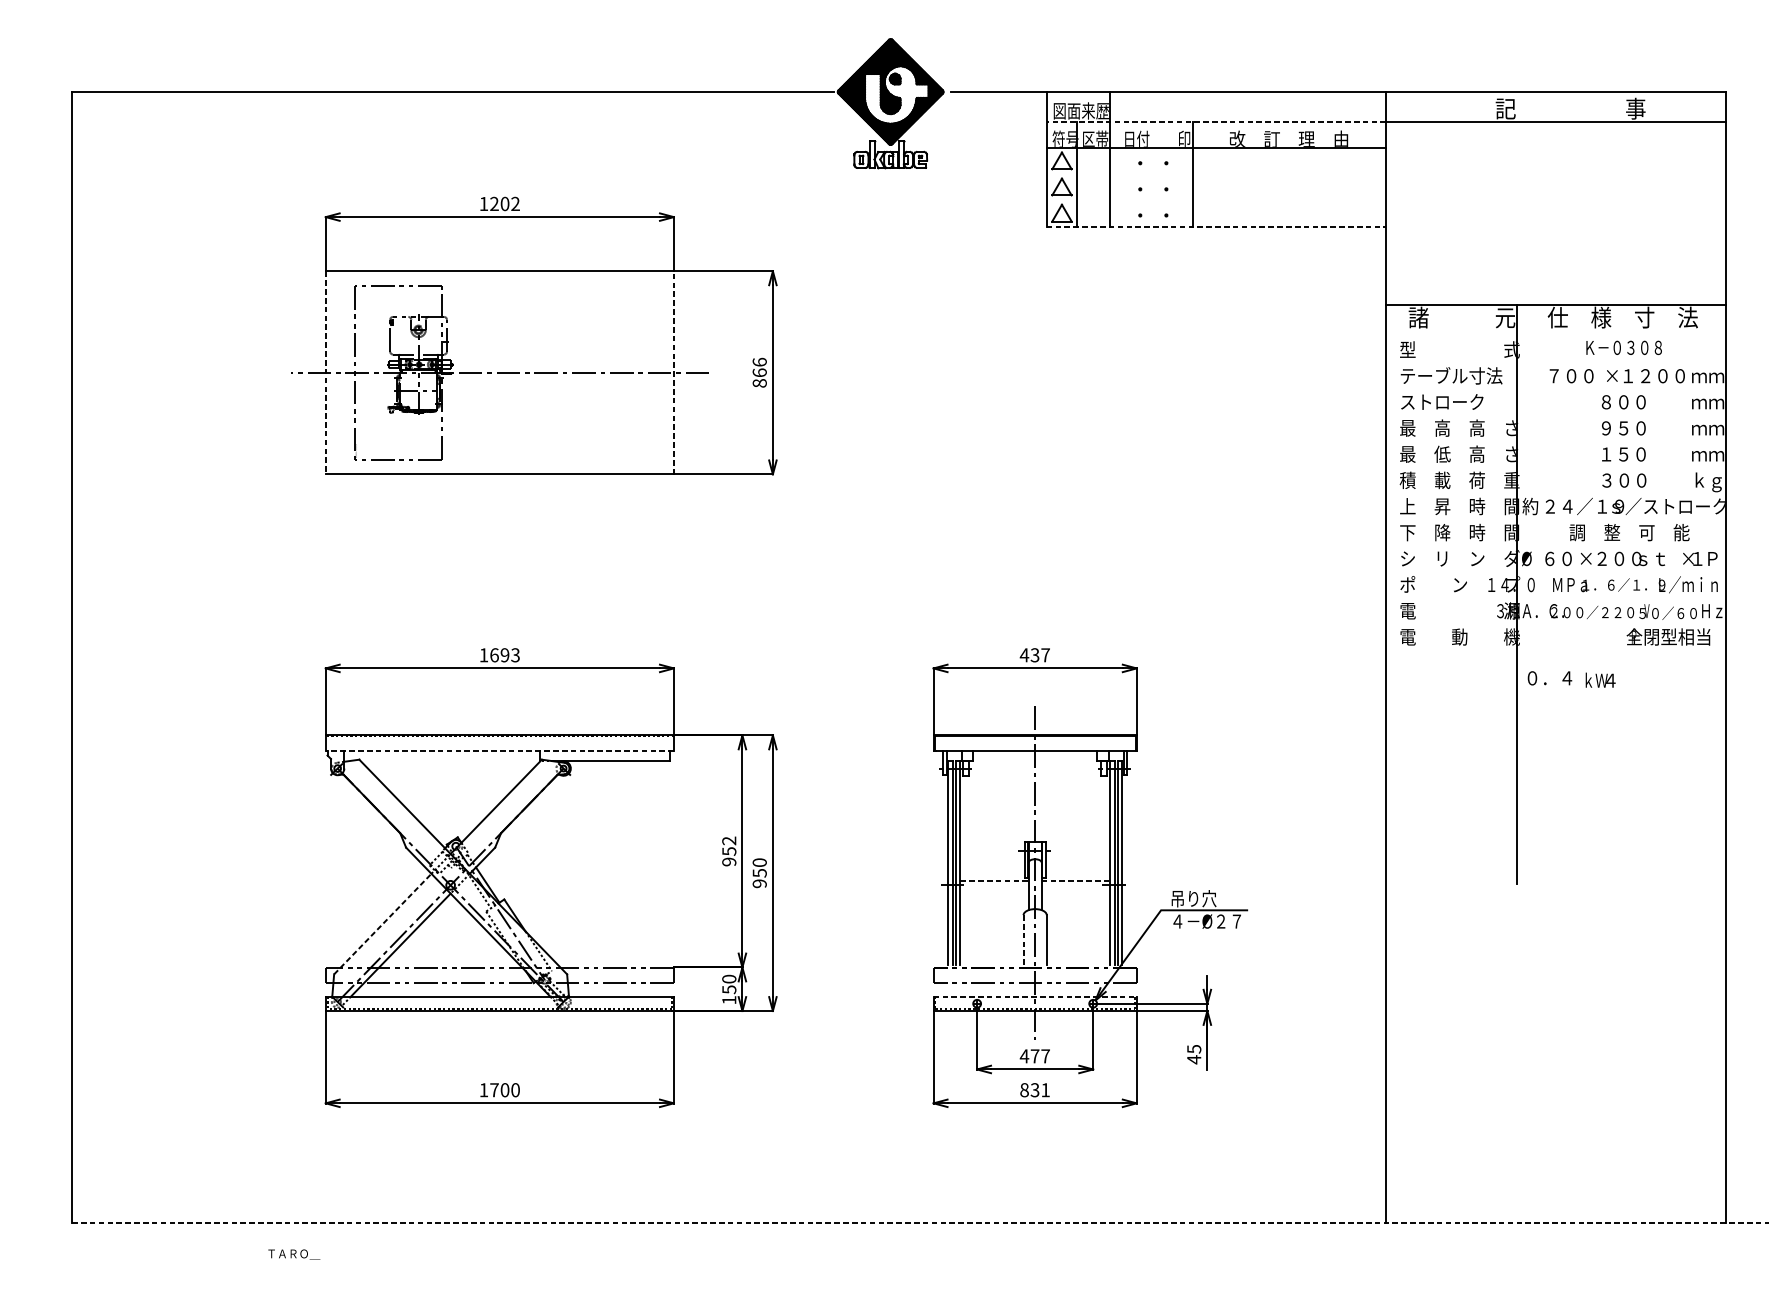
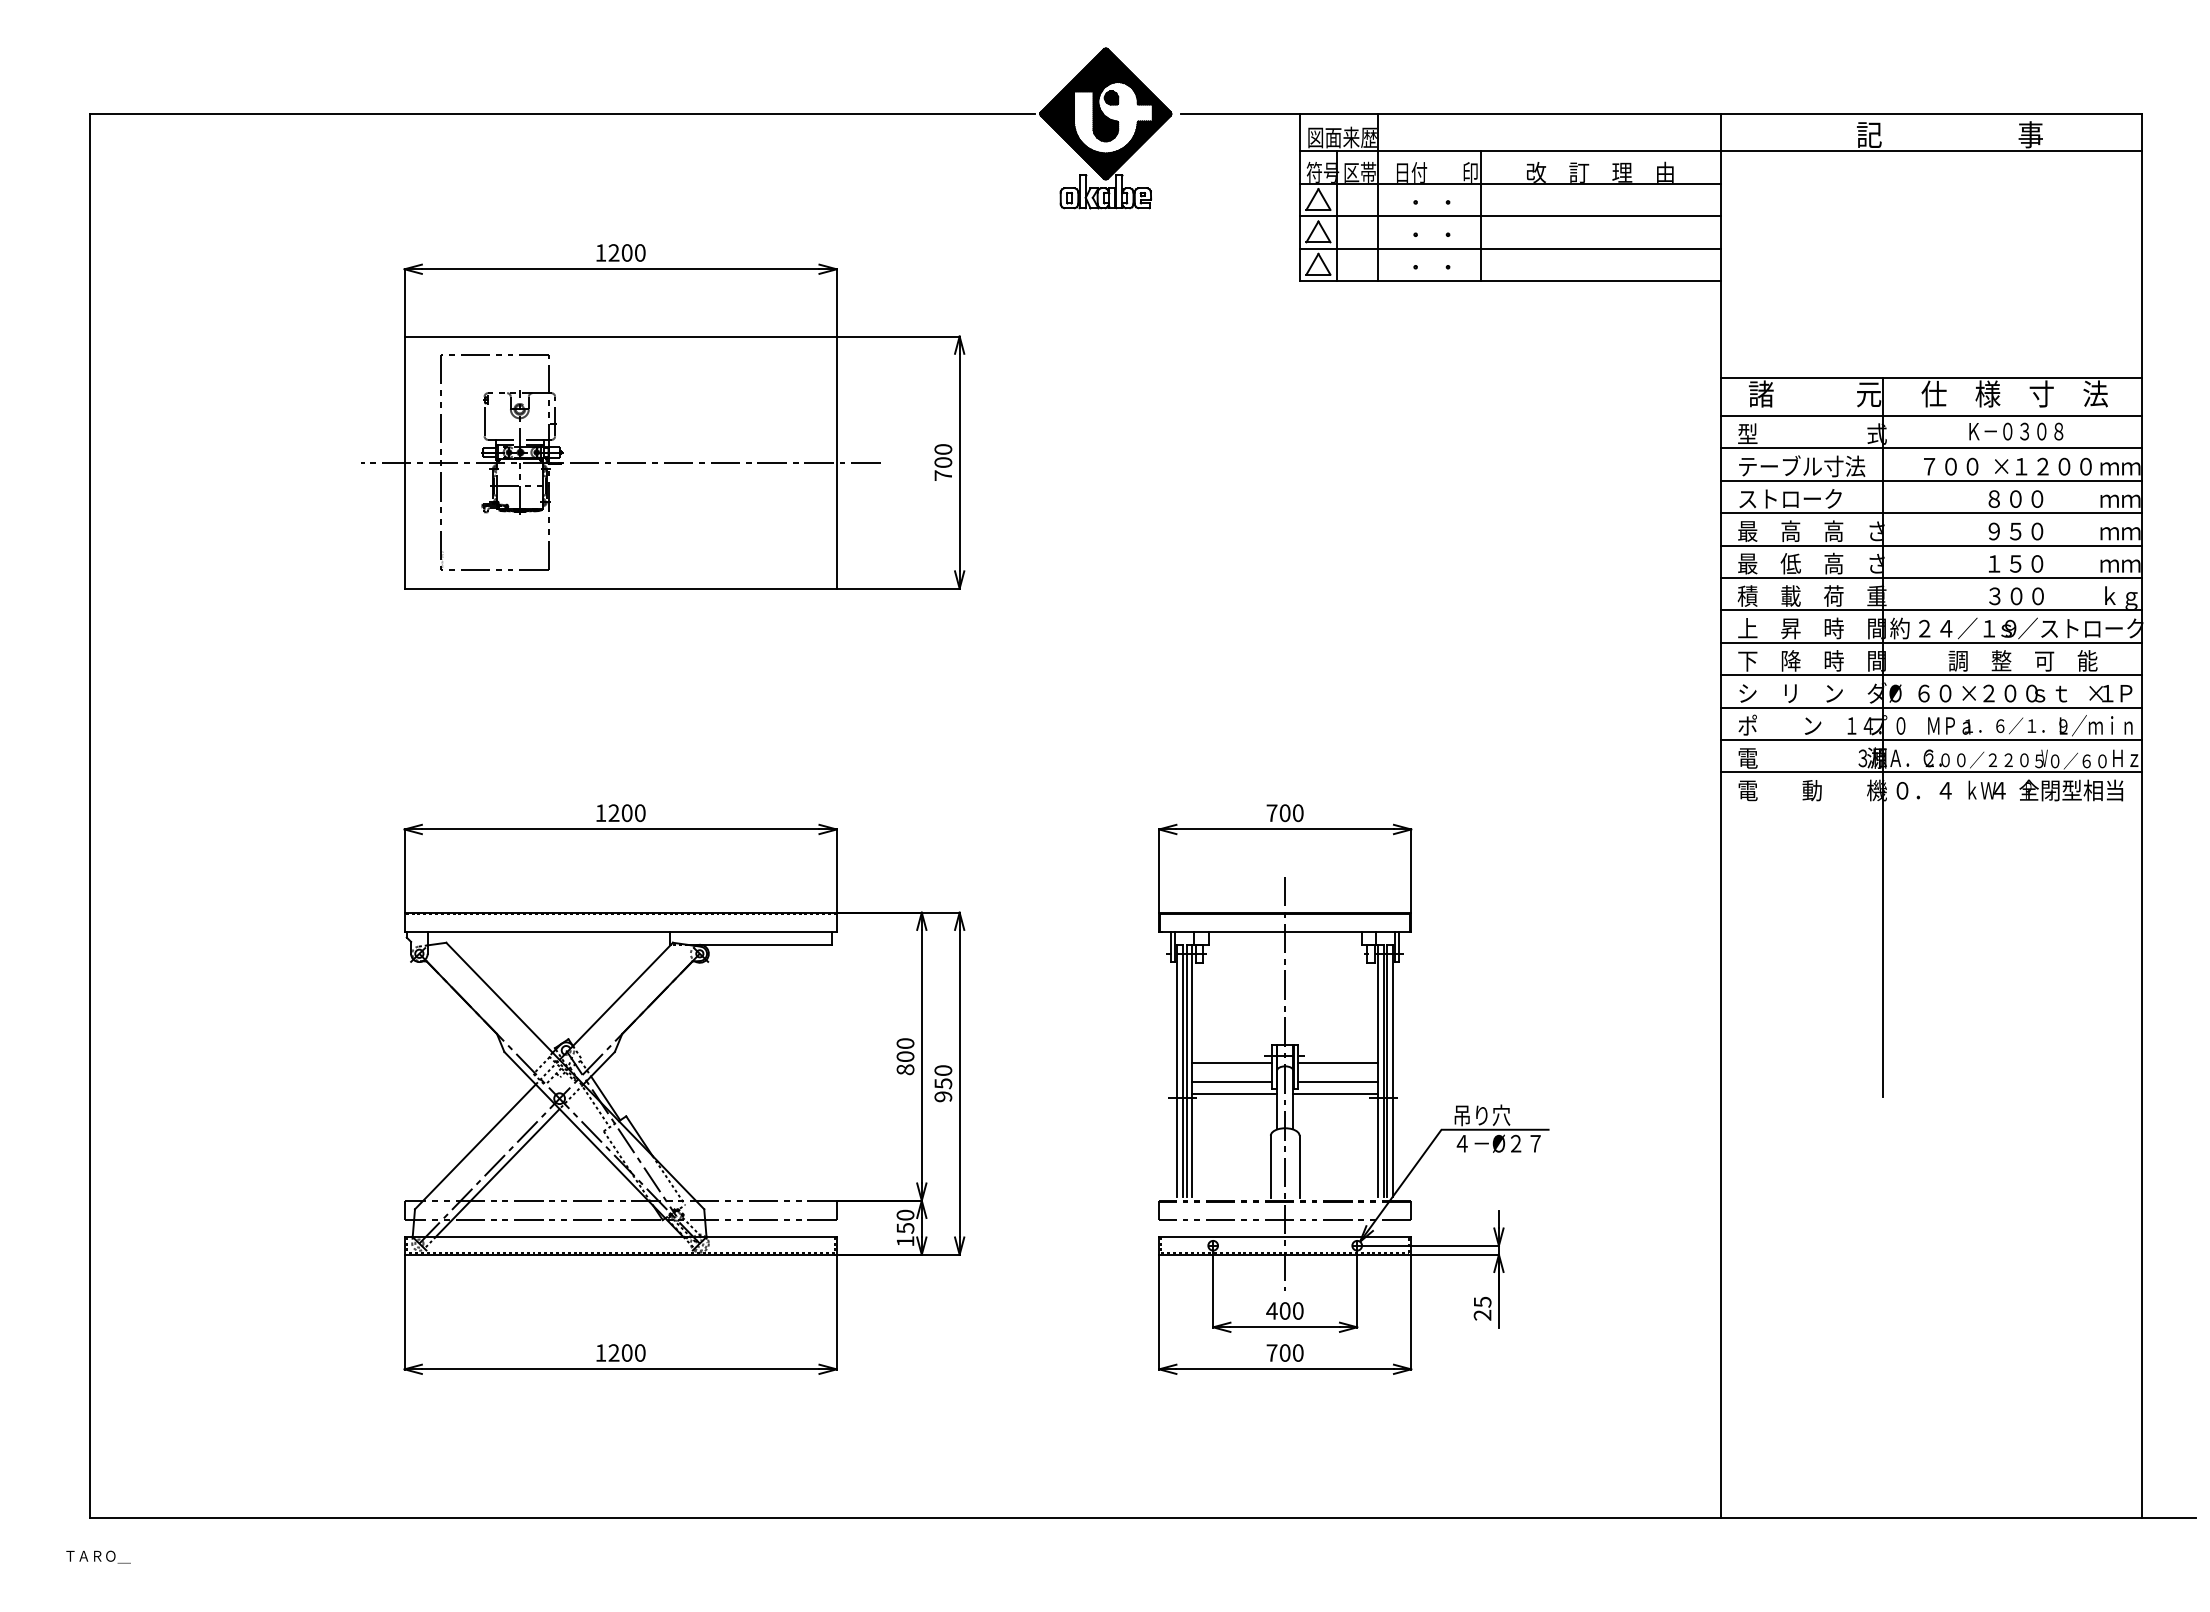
line: (1216, 122) -> (1510, 151), dashed -> solid
line: (1215, 174) -> (1509, 216), added
line: (1215, 200) -> (1509, 248), added
text: (514, 203) -> (639, 252), 1202 -> 1200
line: (1216, 226) -> (1510, 280), dashed -> solid
line: (1555, 335) -> (1931, 416), added
line: (1555, 361) -> (1931, 448), added
line: (673, 372) -> (836, 462), dashed -> solid
text: (759, 372) -> (943, 462), 866 -> 700
line: (325, 373) -> (404, 463), dashed -> solid
line: (1555, 387) -> (1931, 480), added
line: (1555, 413) -> (1931, 513), added
line: (1555, 439) -> (1931, 545), added
line: (1555, 466) -> (1931, 578), added
line: (1555, 492) -> (1931, 610), added
line: (1555, 517) -> (1931, 642), added
line: (1555, 544) -> (1931, 675), added
line: (1555, 570) -> (1931, 707), added
line: (1555, 596) -> (1931, 740), added
line: (1555, 622) -> (1931, 772), added
text: (504, 655) -> (626, 813), 1693 -> 1200
text: (1034, 655) -> (1284, 813), 437 -> 700
text: (1549, 678) -> (1923, 790), moved
text: (1600, 679) -> (1986, 789), moved
line: (499, 750) -> (620, 931), dashed -> solid
text: (729, 851) -> (905, 1056), 952 -> 800
line: (992, 856) -> (1232, 1062), added
line: (1078, 856) -> (1338, 1062), added
line: (992, 871) -> (1232, 1081), added
line: (1078, 871) -> (1338, 1081), added
line: (995, 881) -> (1235, 1093), dashed -> solid
line: (1076, 881) -> (1336, 1093), dashed -> solid
line: (382, 923) -> (475, 1146), dashed -> solid
line: (1023, 939) -> (1270, 1166), dashed -> solid
line: (1035, 996) -> (1285, 1236), dashed -> solid
text: (1040, 1055) -> (1291, 1310), 477 -> 400
text: (1194, 1059) -> (1482, 1315), 45 -> 25
text: (494, 1089) -> (613, 1352), 1700 -> 1200
text: (1034, 1089) -> (1284, 1352), 831 -> 700
line: (921, 1222) -> (1143, 1517), dashed -> solid
text: (294, 1254) -> (98, 1556), moved

